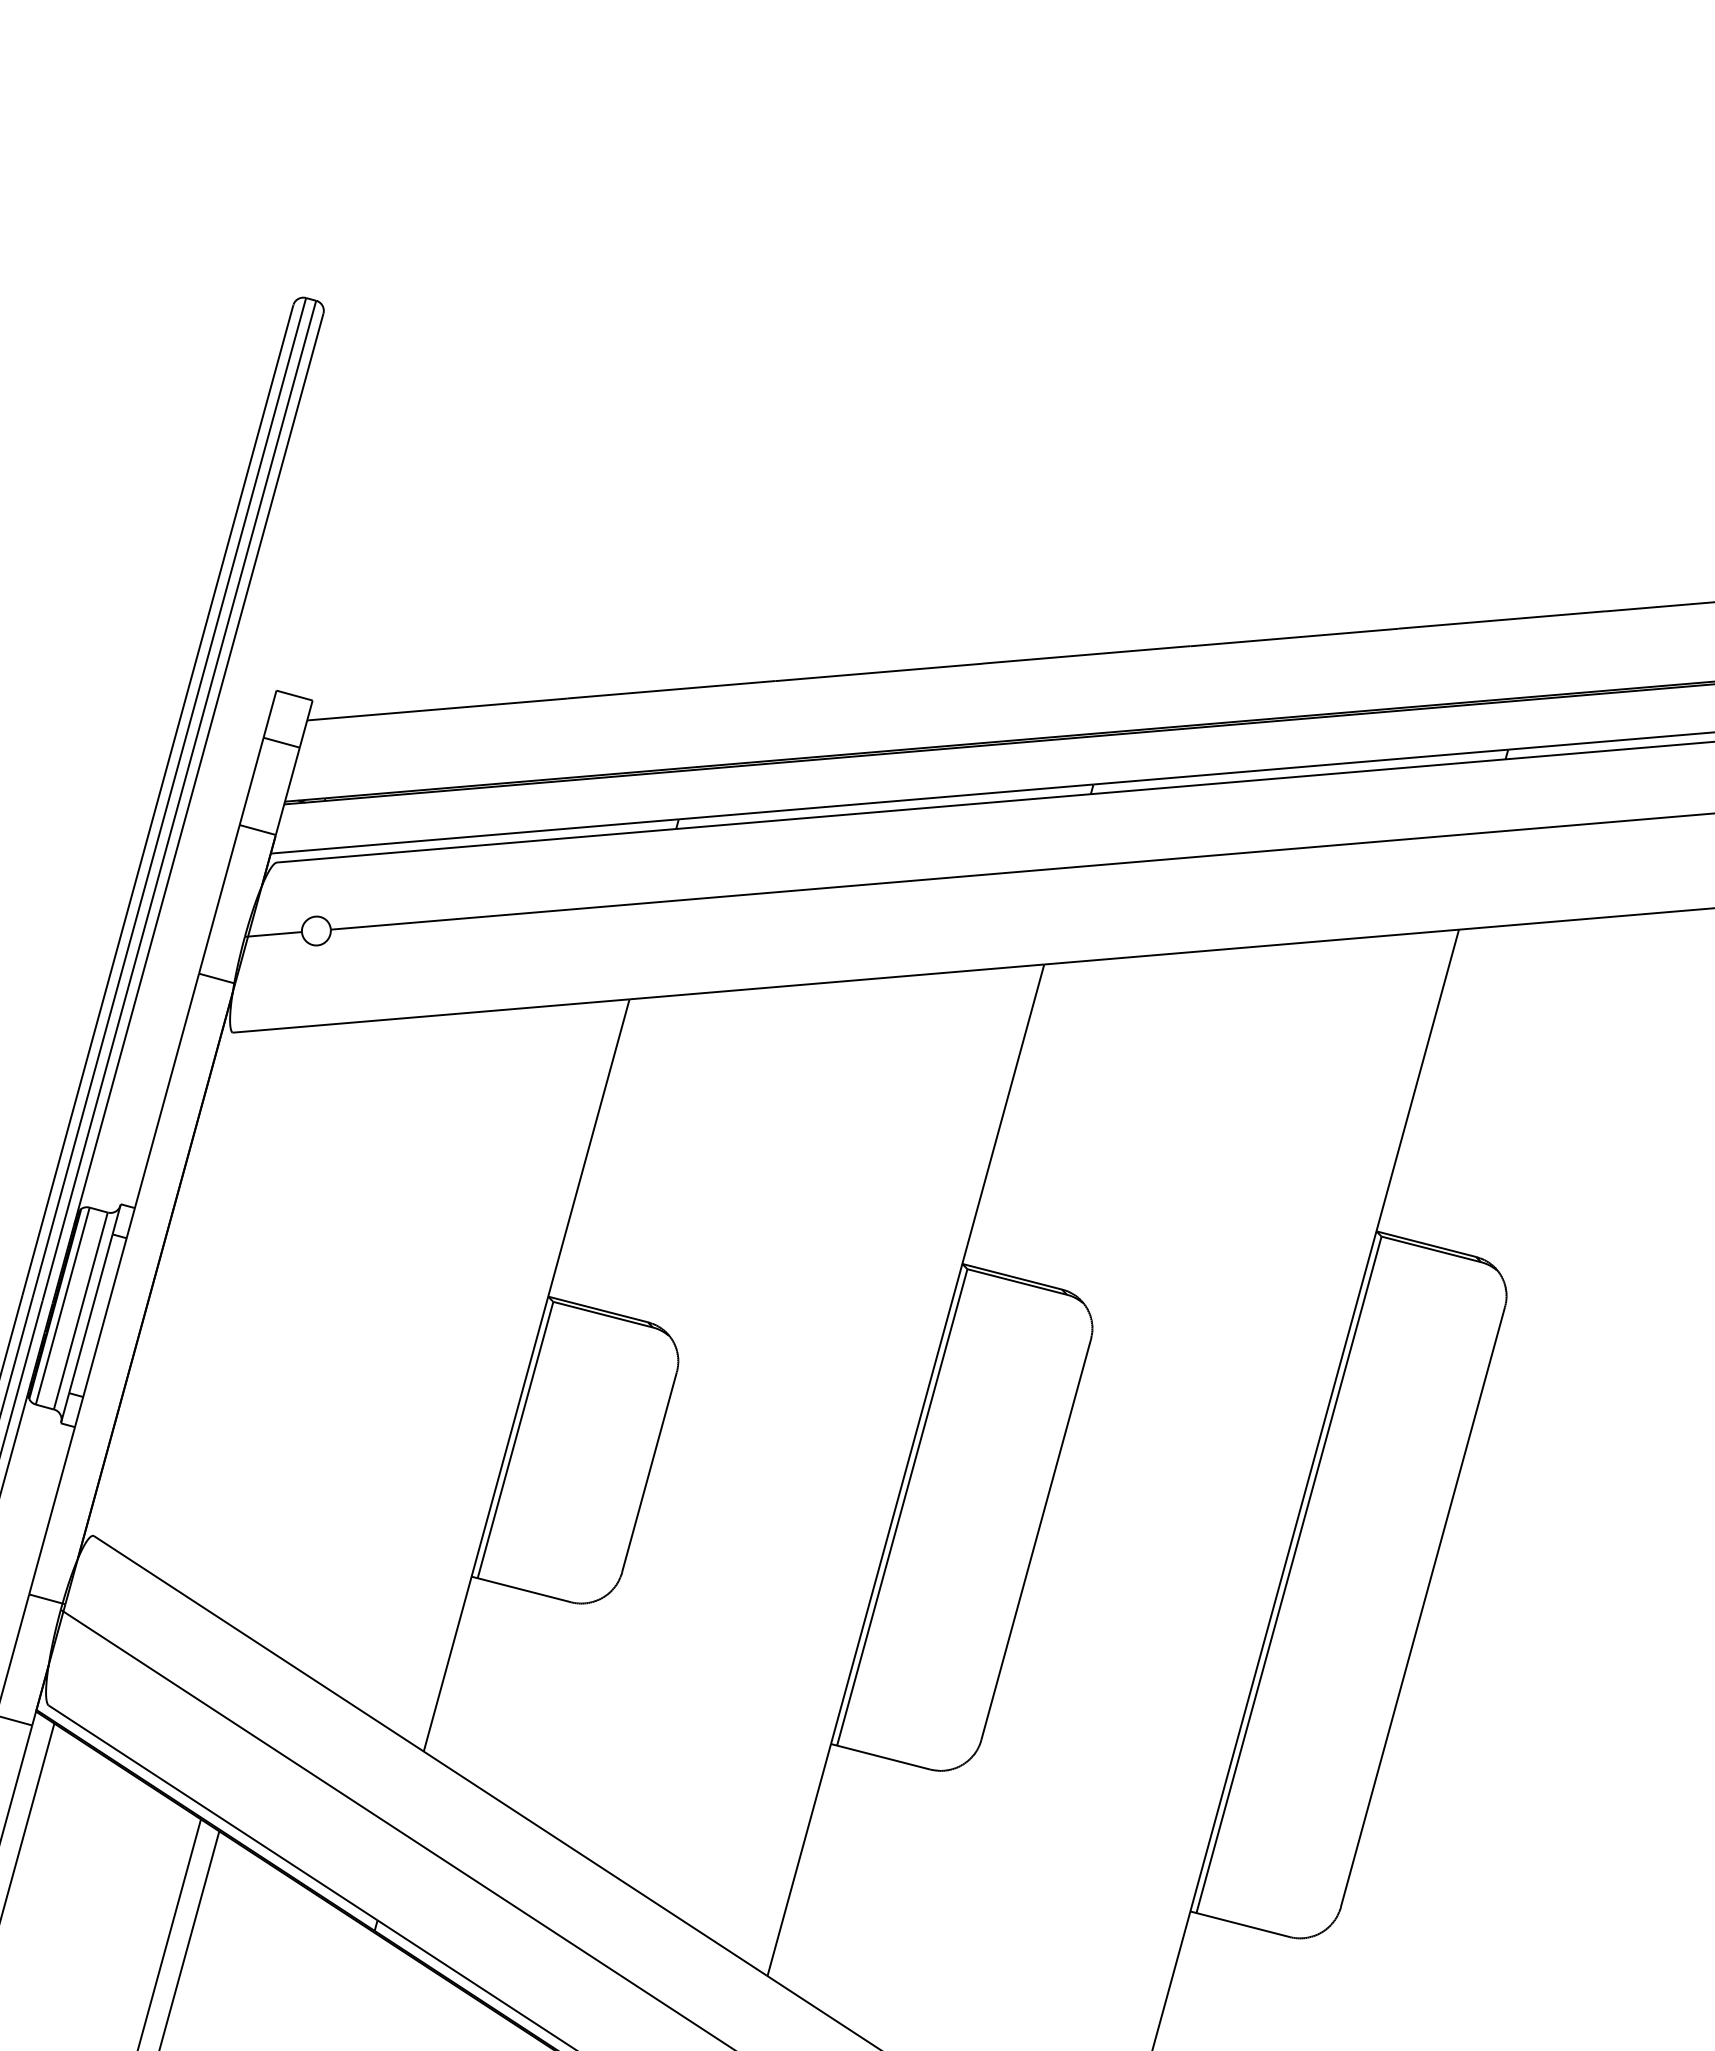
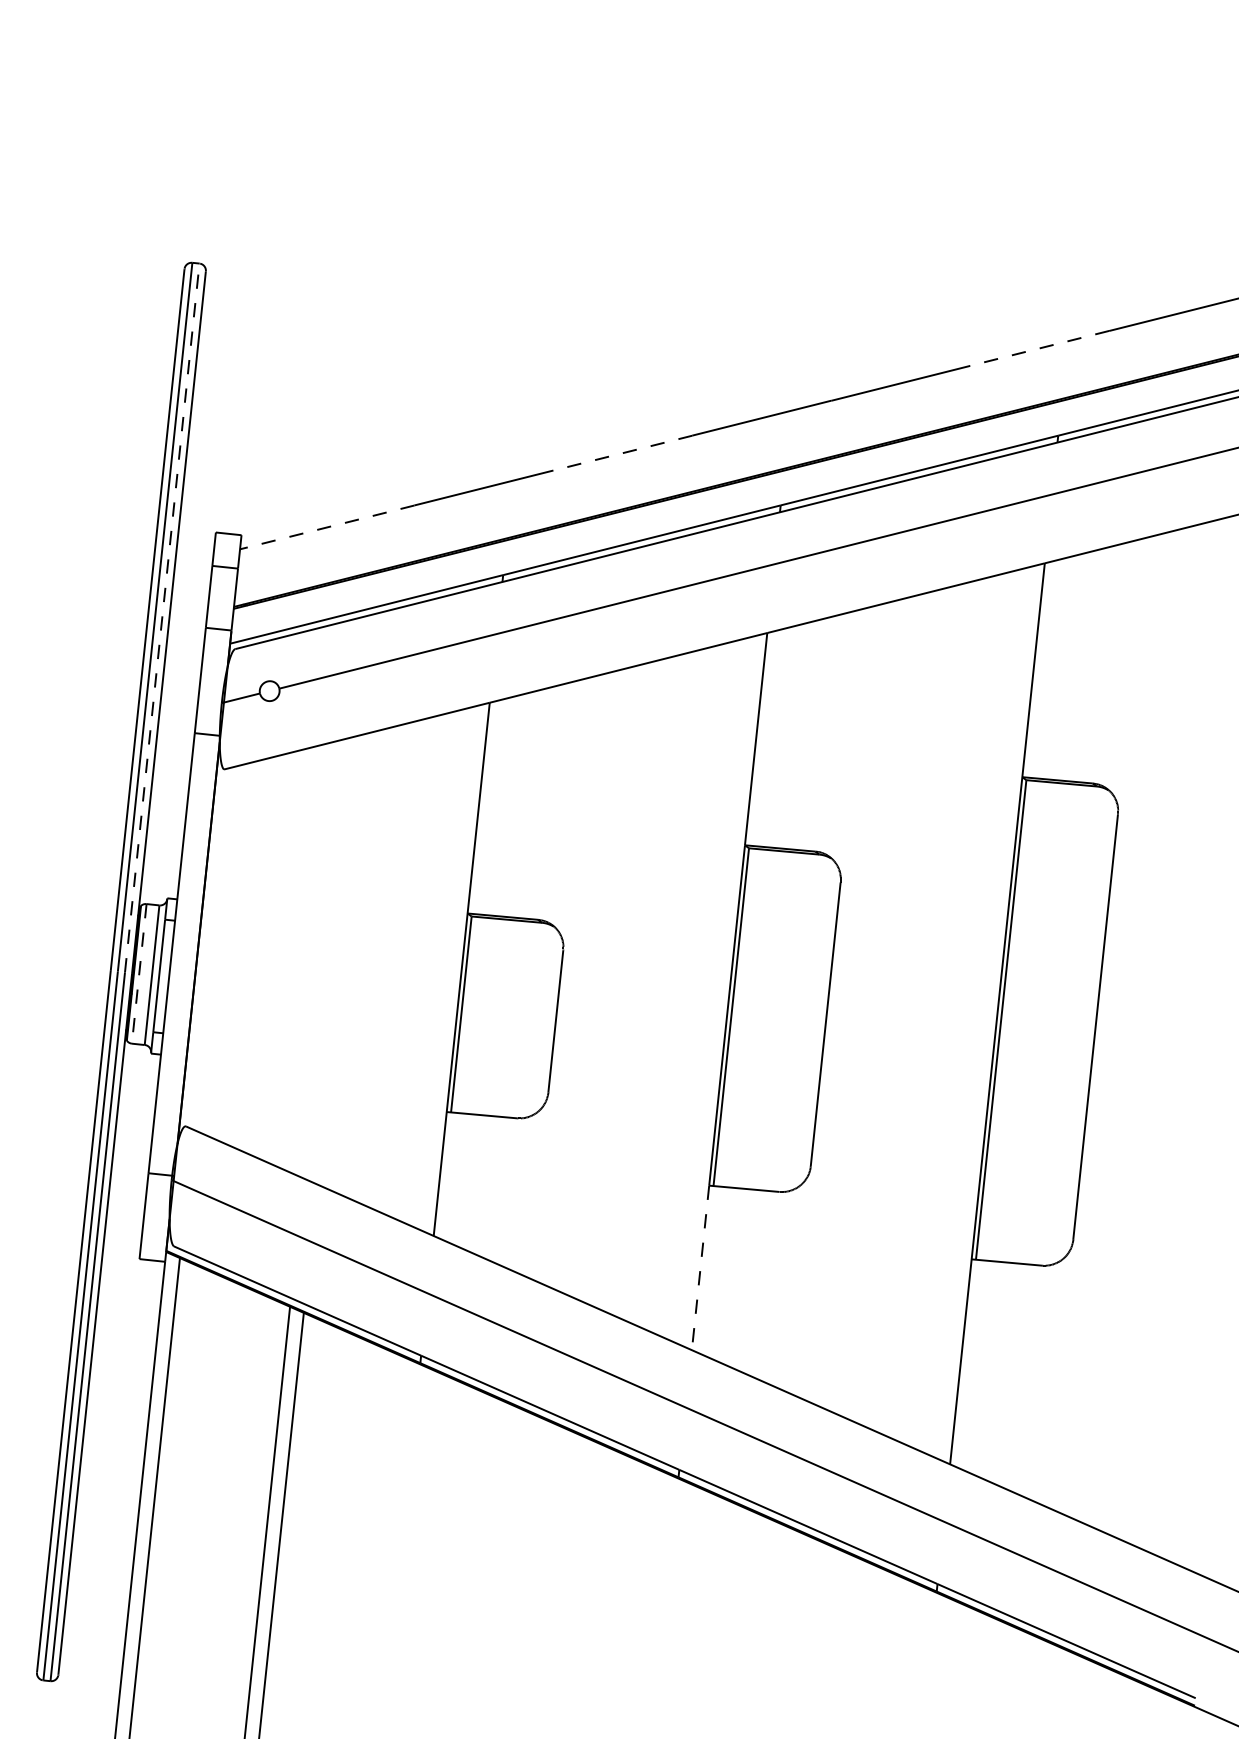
line: (1501, 620) -> (1039, 348), solid -> dashed
line: (878, 672) -> (622, 453), solid -> dashed
line: (437, 709) -> (327, 527), solid -> dashed
line: (179, 800) -> (162, 617), solid -> dashed
line: (62, 1307) -> (139, 974), solid -> dashed
line: (799, 1859) -> (700, 1267), solid -> dashed

